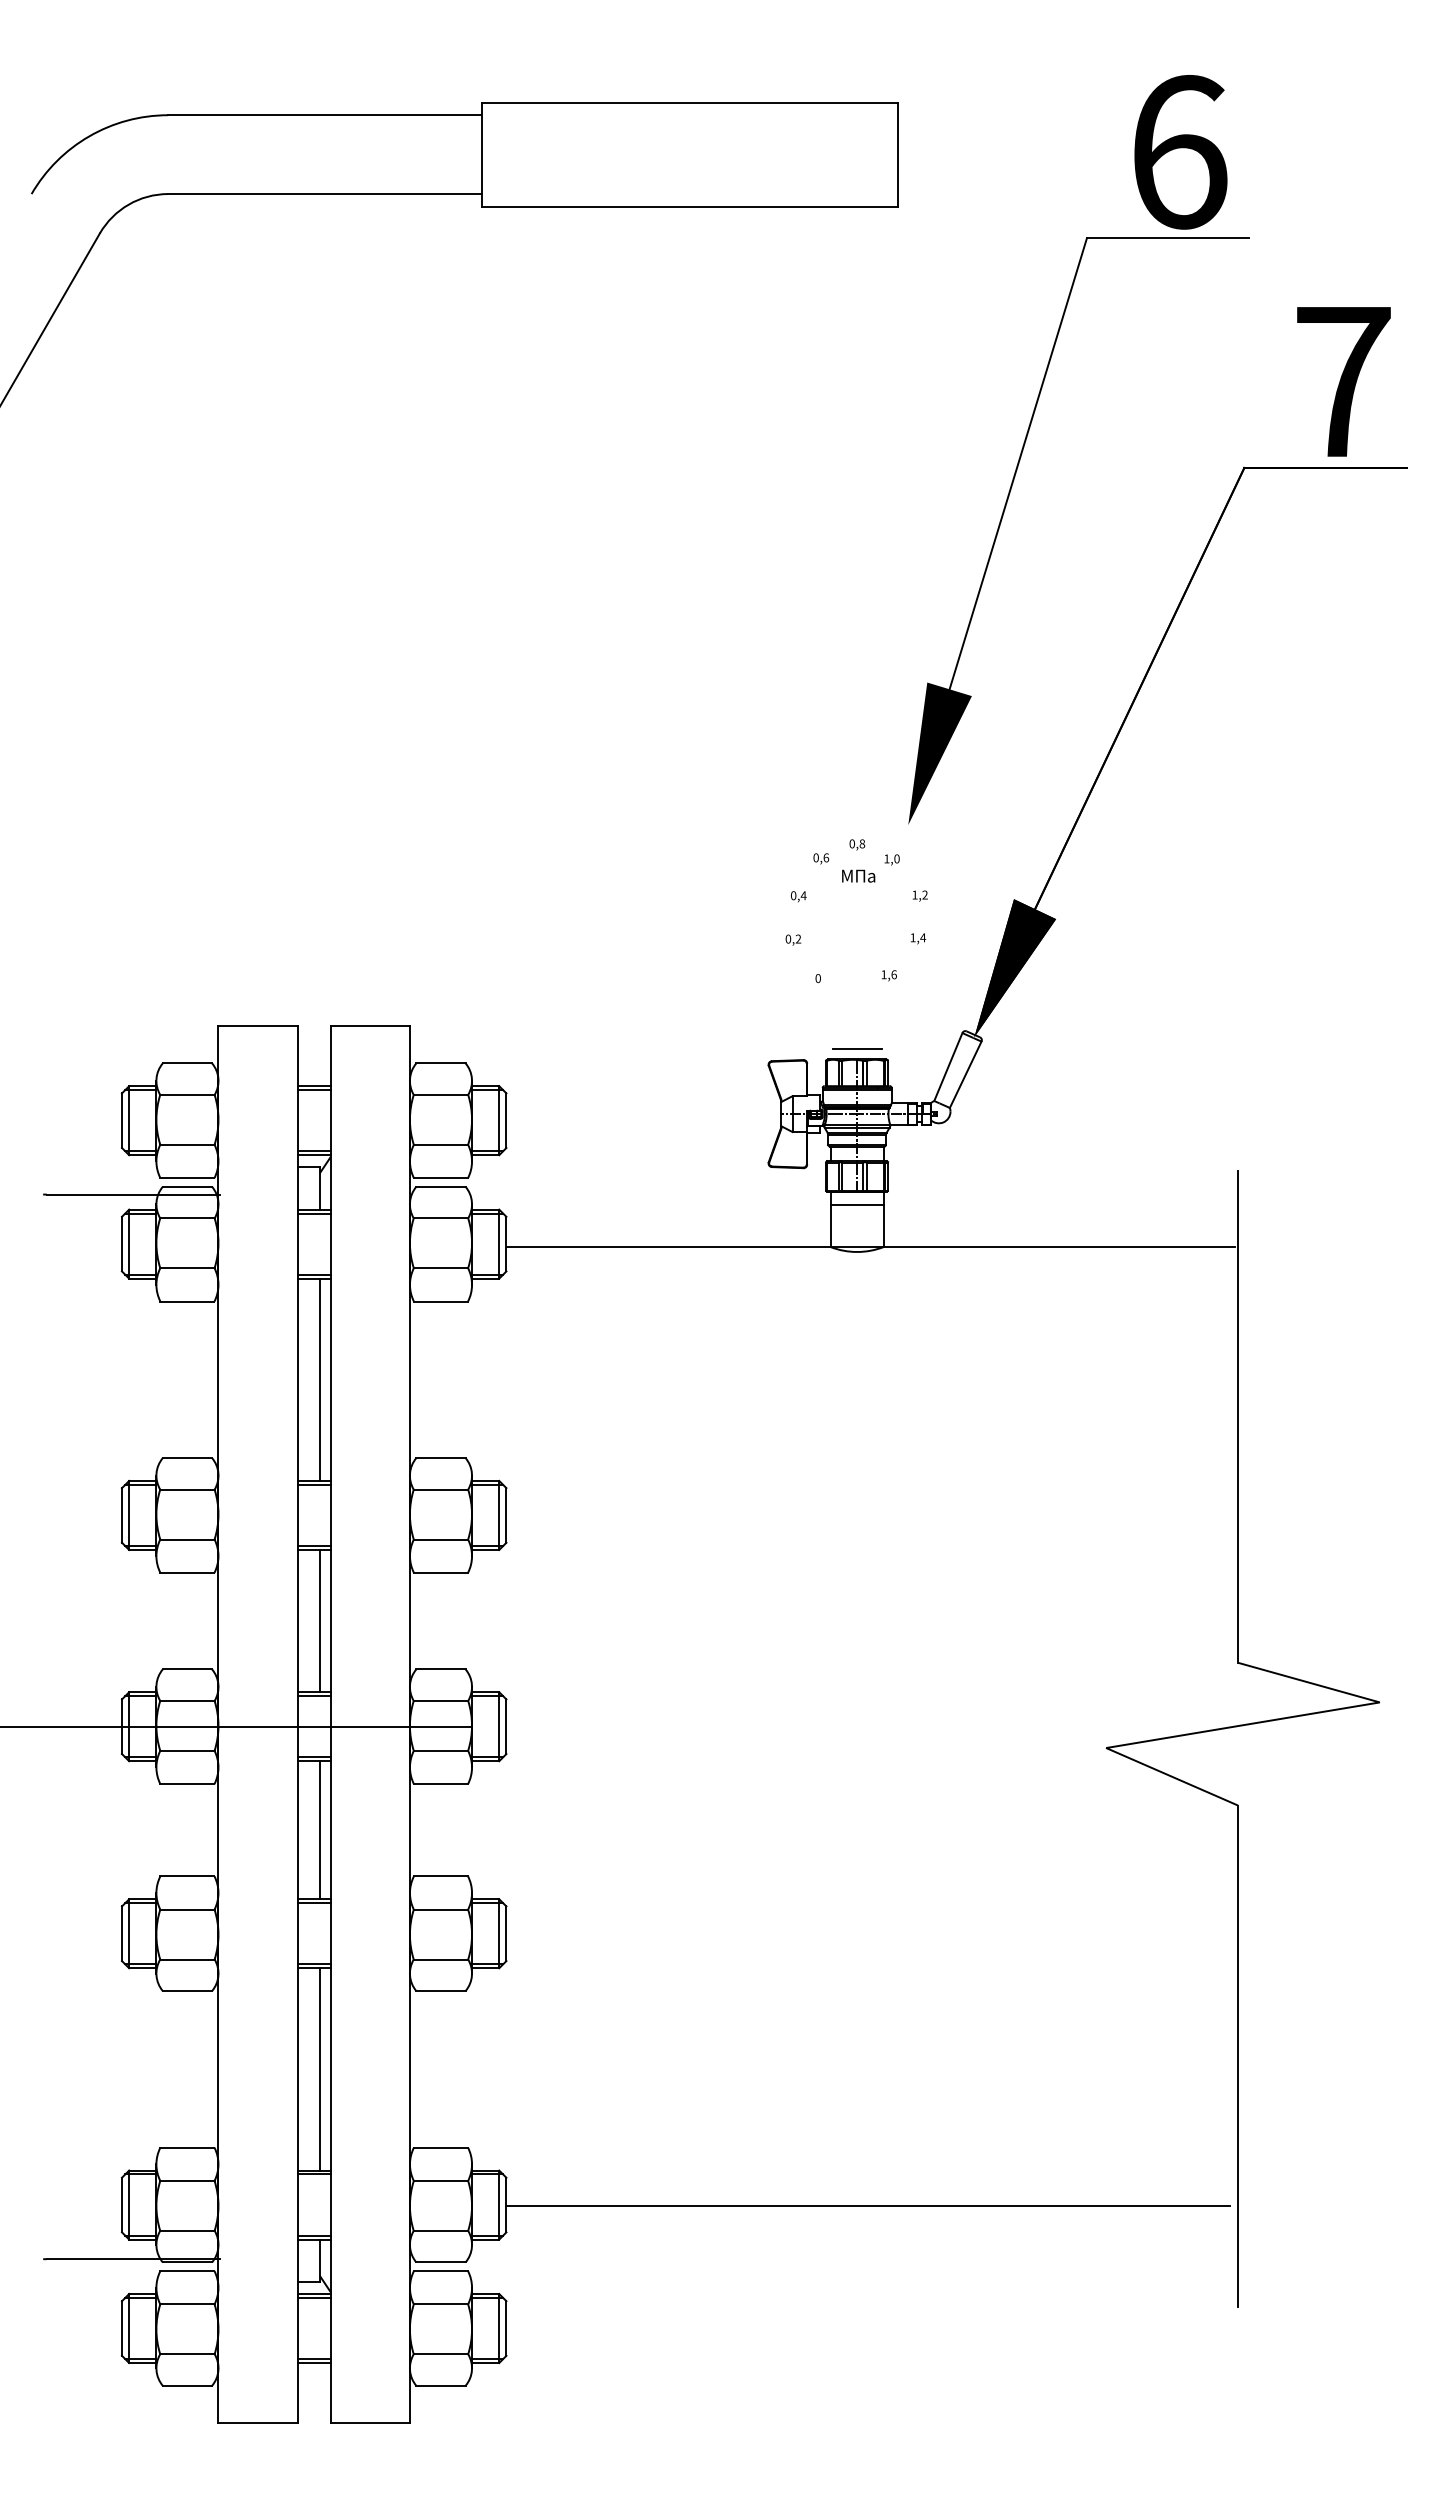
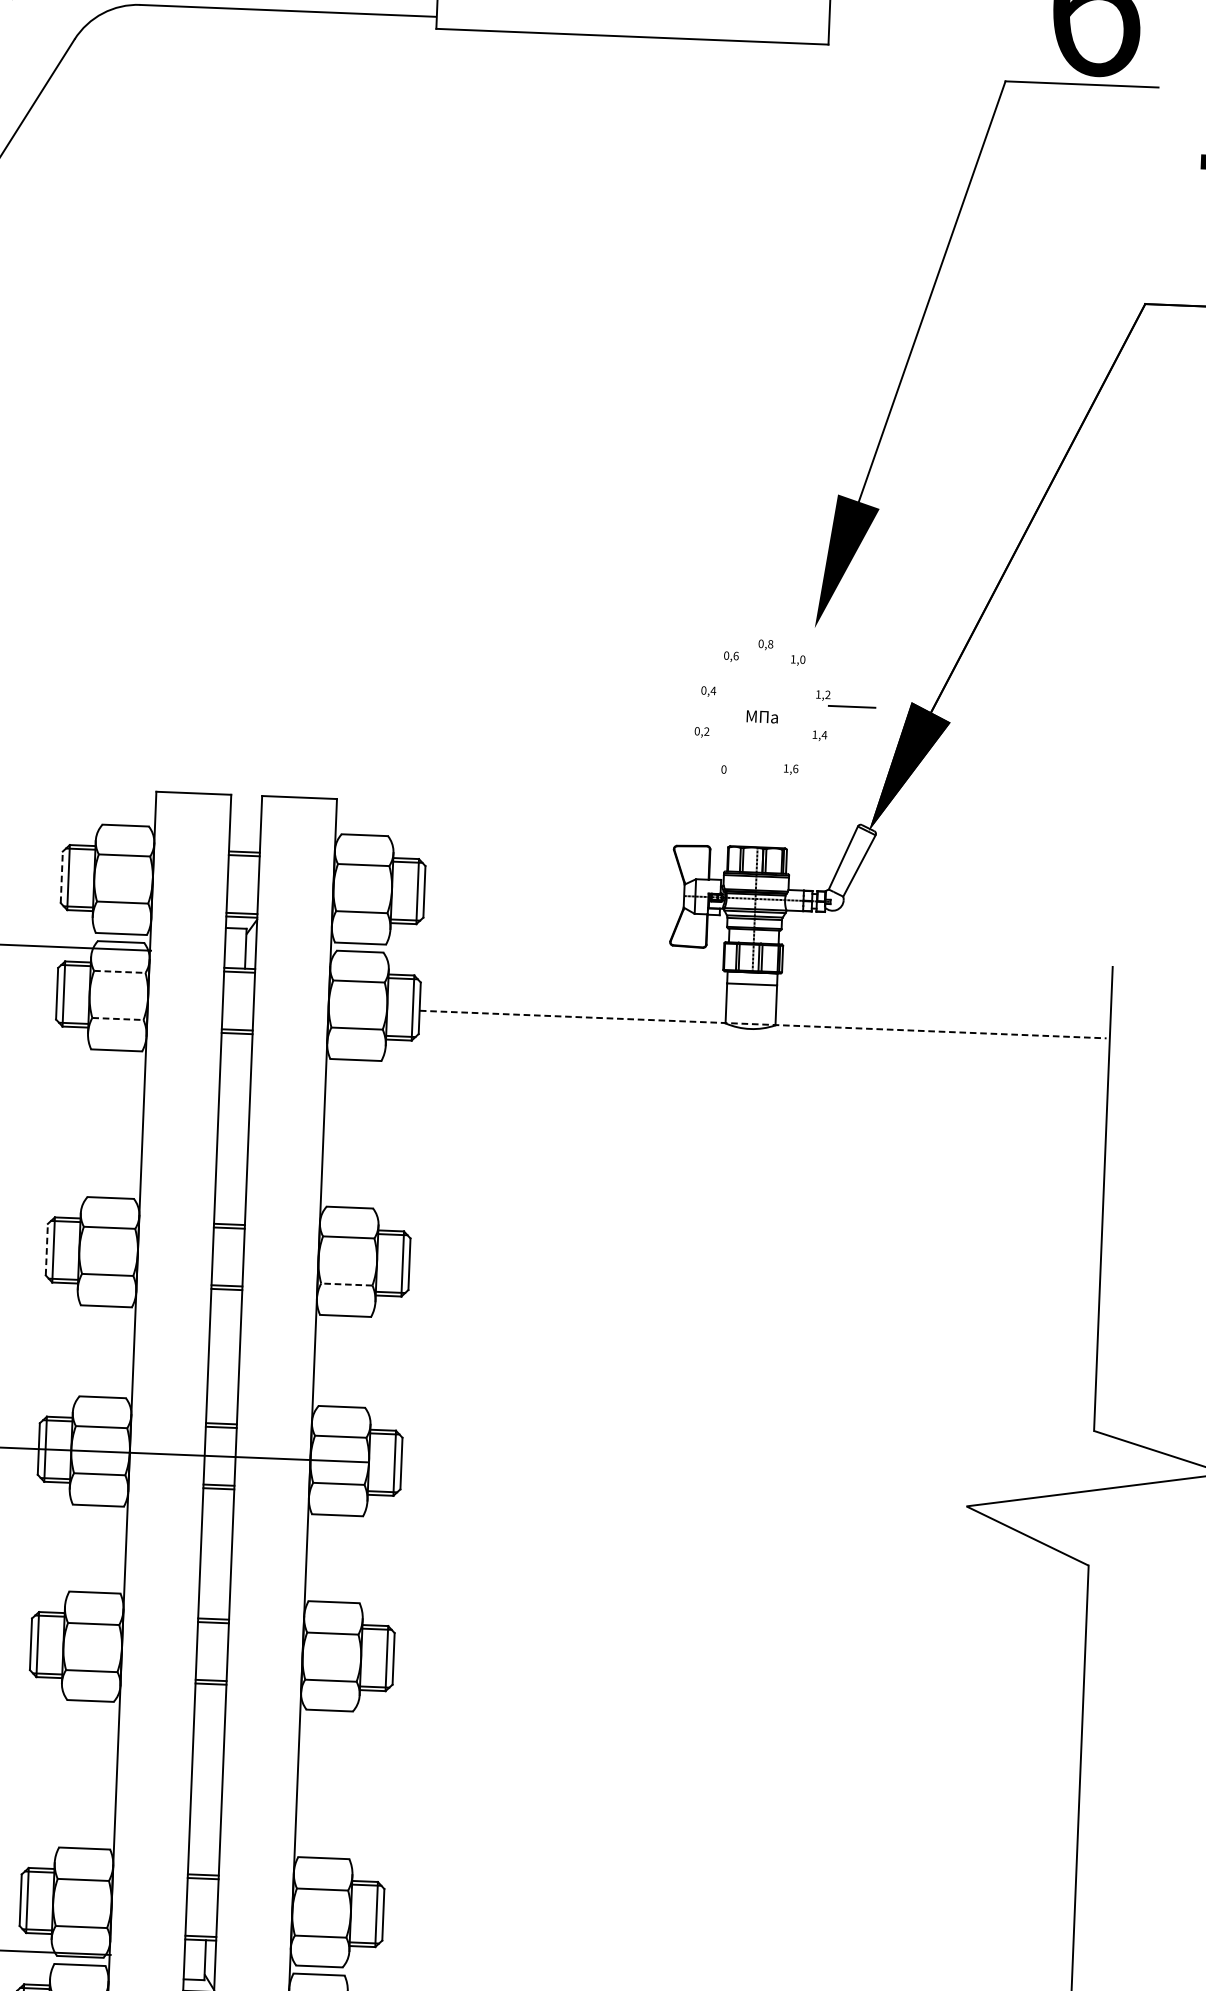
text: (858, 875) -> (762, 716), moved
line: (857, 1048) -> (852, 706), moved
line: (122, 1120) -> (62, 877), solid -> dashed
line: (187, 1218) -> (119, 972), solid -> dashed
line: (870, 1246) -> (763, 1024), solid -> dashed
line: (187, 1268) -> (117, 1019), solid -> dashed
line: (319, 1379) -> (238, 1128), removed
line: (122, 1514) -> (47, 1248), solid -> dashed
line: (440, 1539) -> (346, 1284), solid -> dashed
line: (319, 1620) -> (229, 1356), removed
line: (319, 1830) -> (221, 1554), removed
line: (319, 2069) -> (212, 1779), removed
line: (867, 2205) -> (723, 1928), removed

